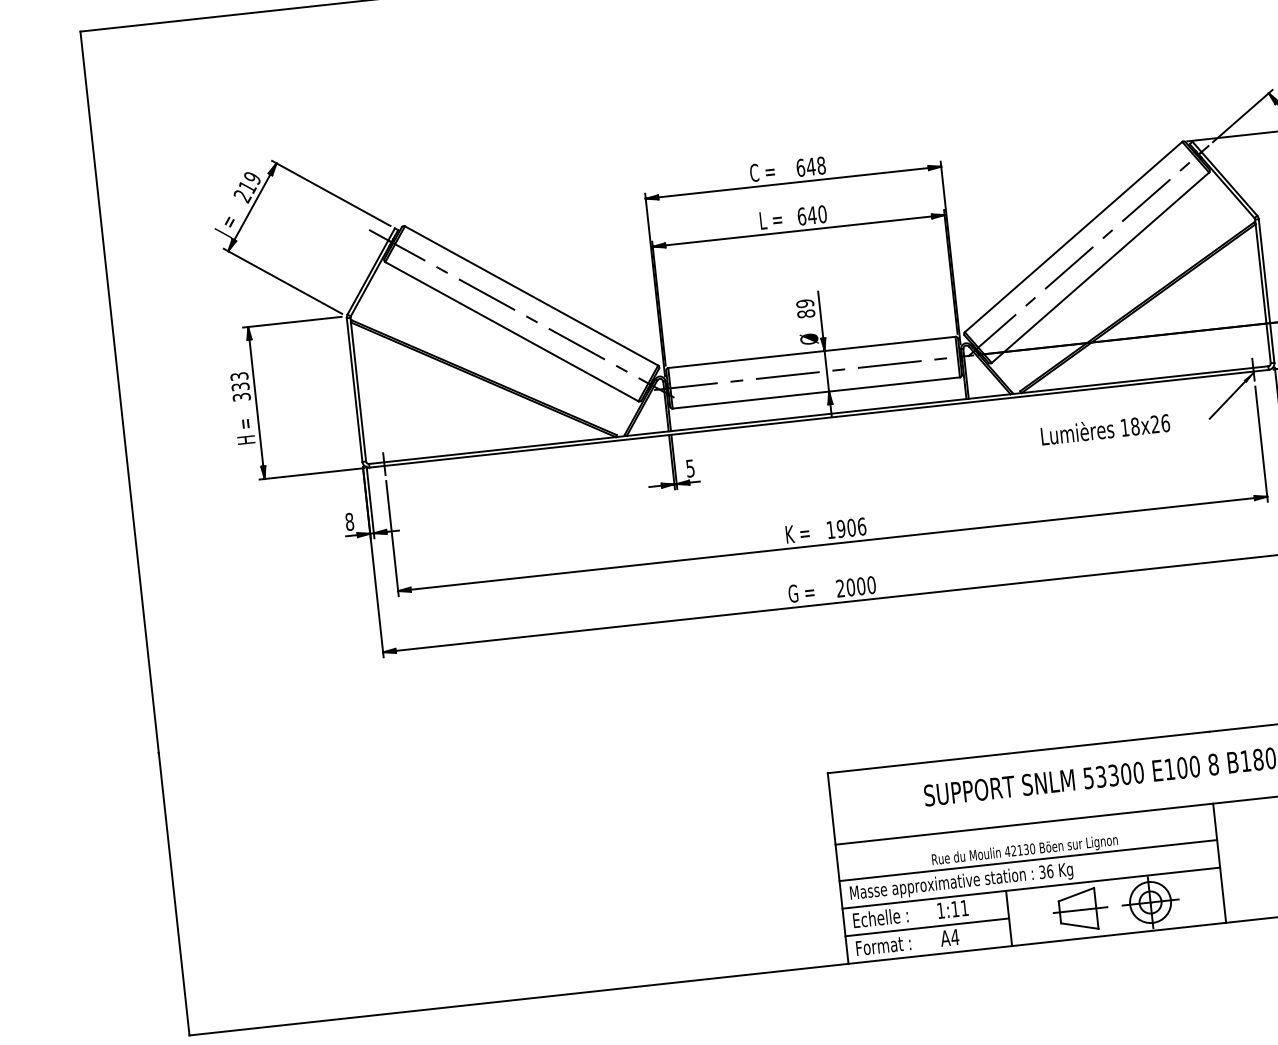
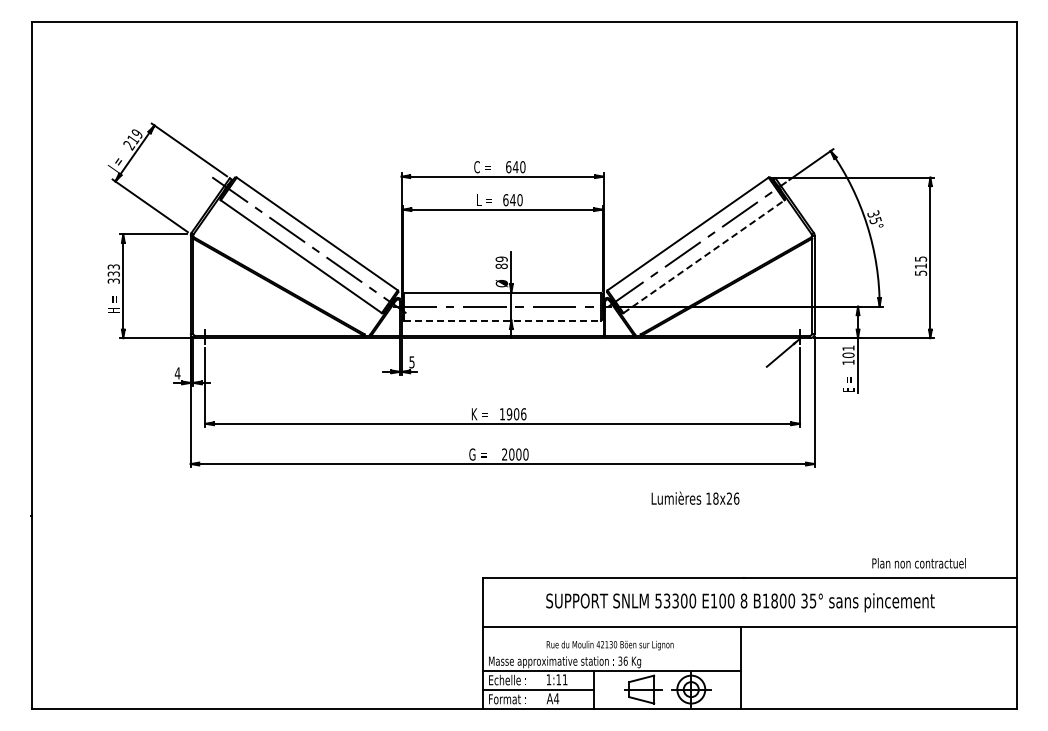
text: (820, 164) -> (522, 166), 648 -> 640
line: (1101, 267) -> (704, 256), solid -> dashed
line: (817, 392) -> (503, 320), solid -> dashed
text: (1105, 428) -> (695, 497), moved
text: (349, 522) -> (177, 373), 8 -> 4
line: (1028, 860) -> (611, 652), removed

